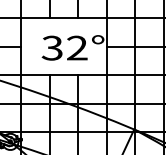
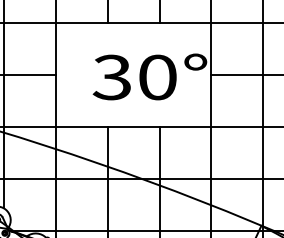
text: (77, 47) -> (158, 76), 32° -> 30°

